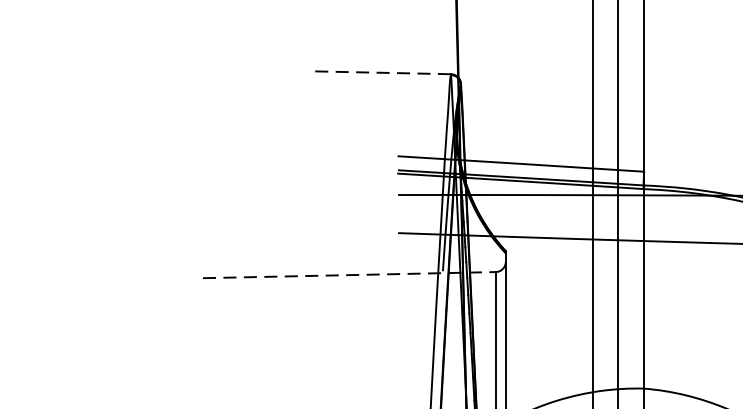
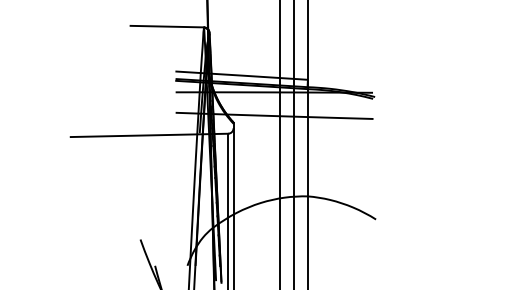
line: (382, 72) -> (167, 26), dashed -> solid
line: (349, 275) -> (149, 135), dashed -> solid

